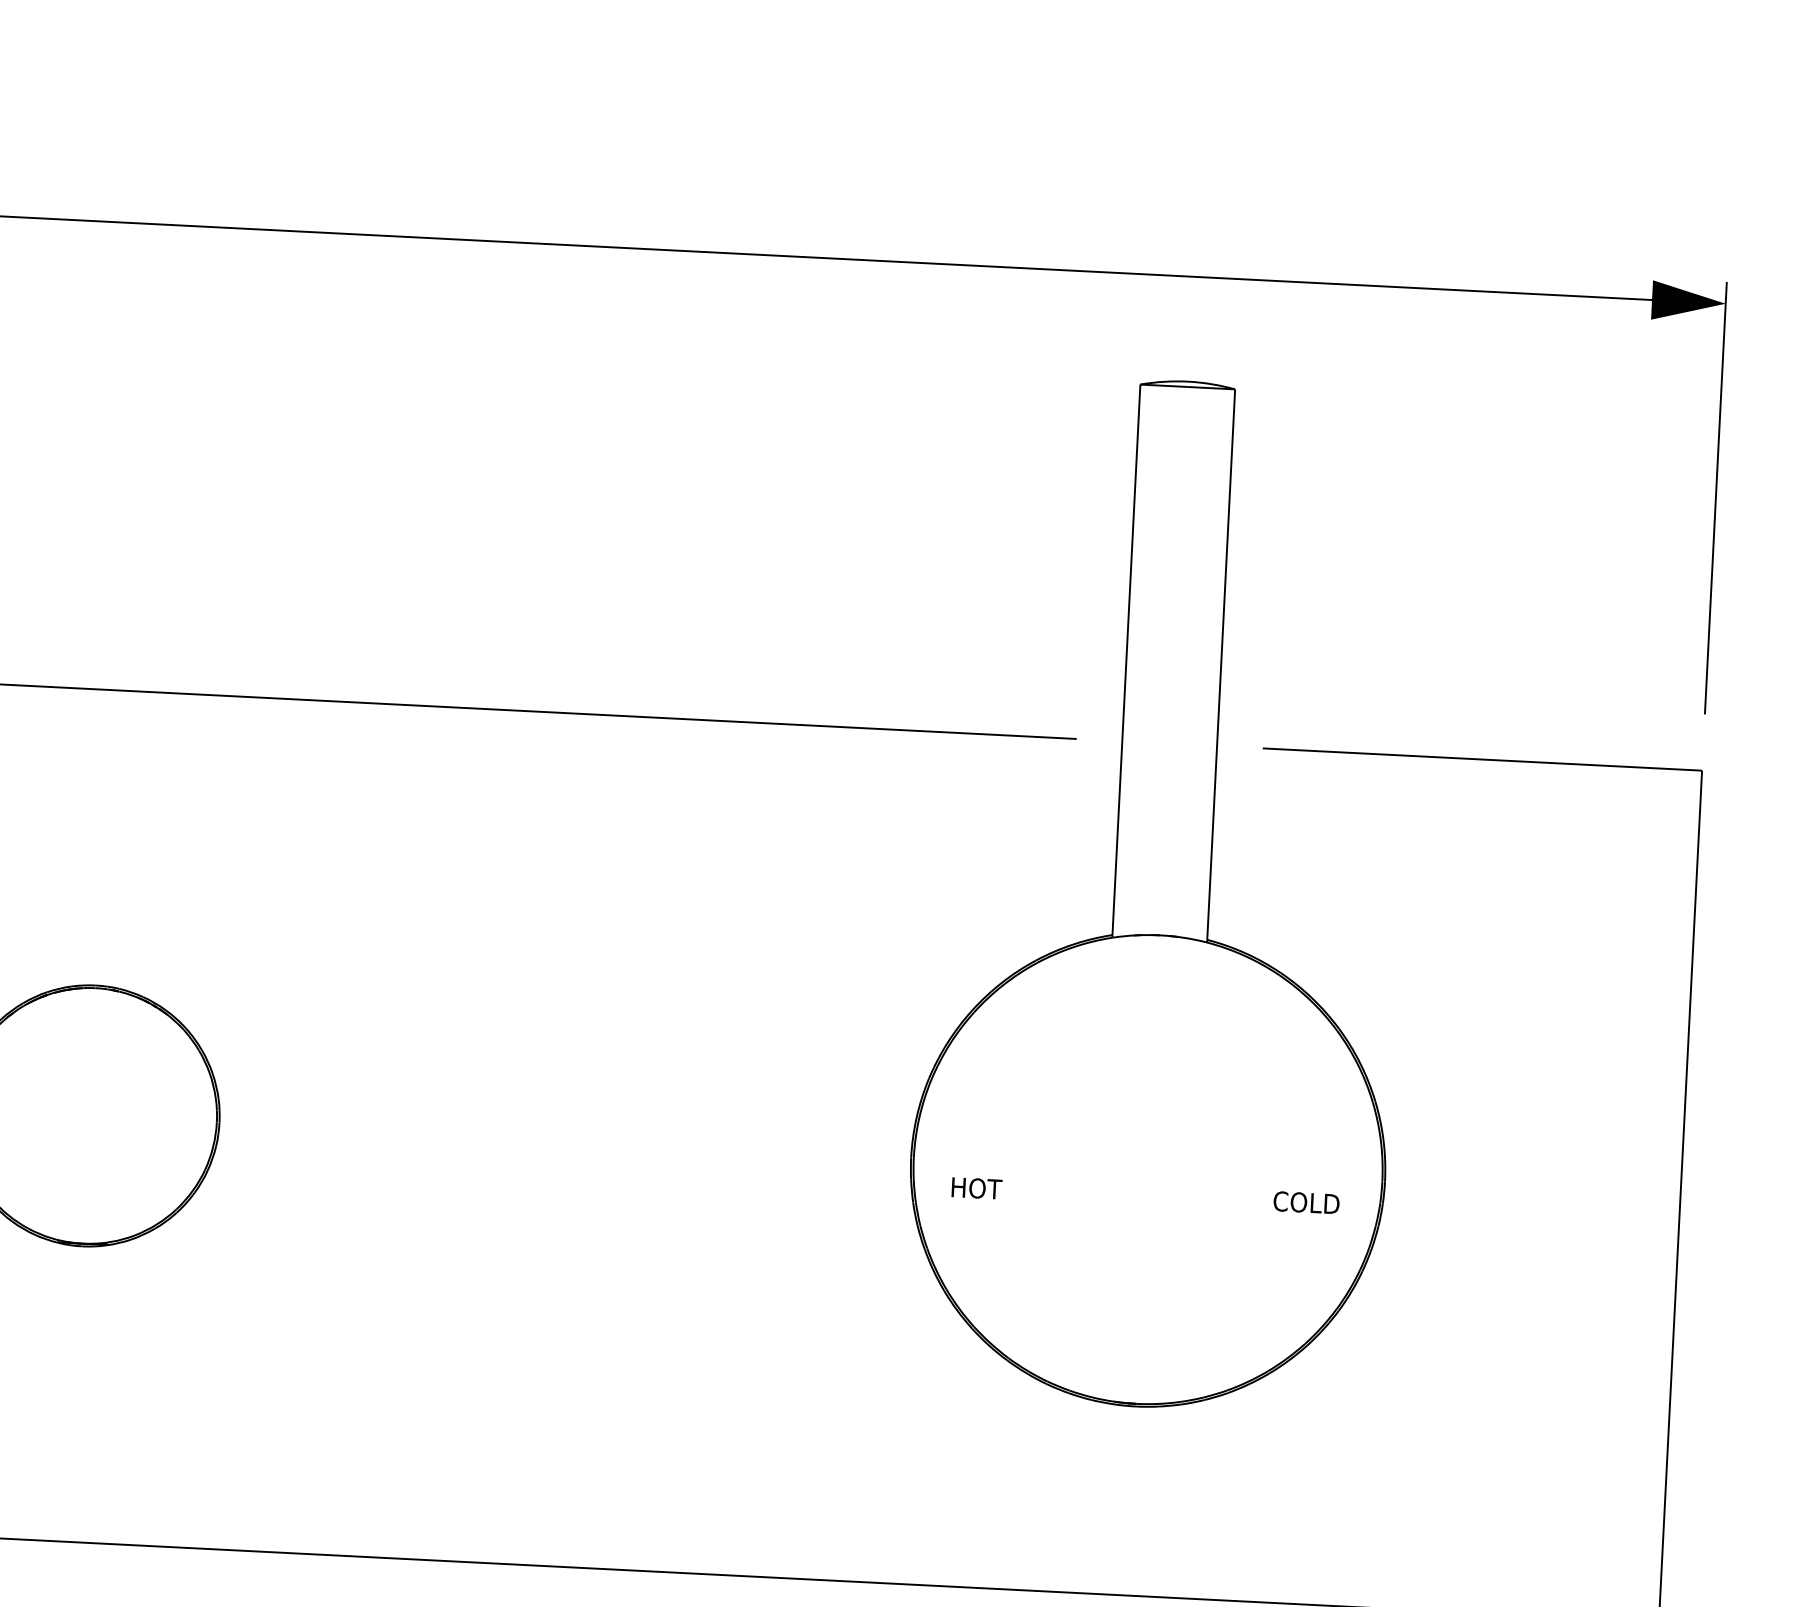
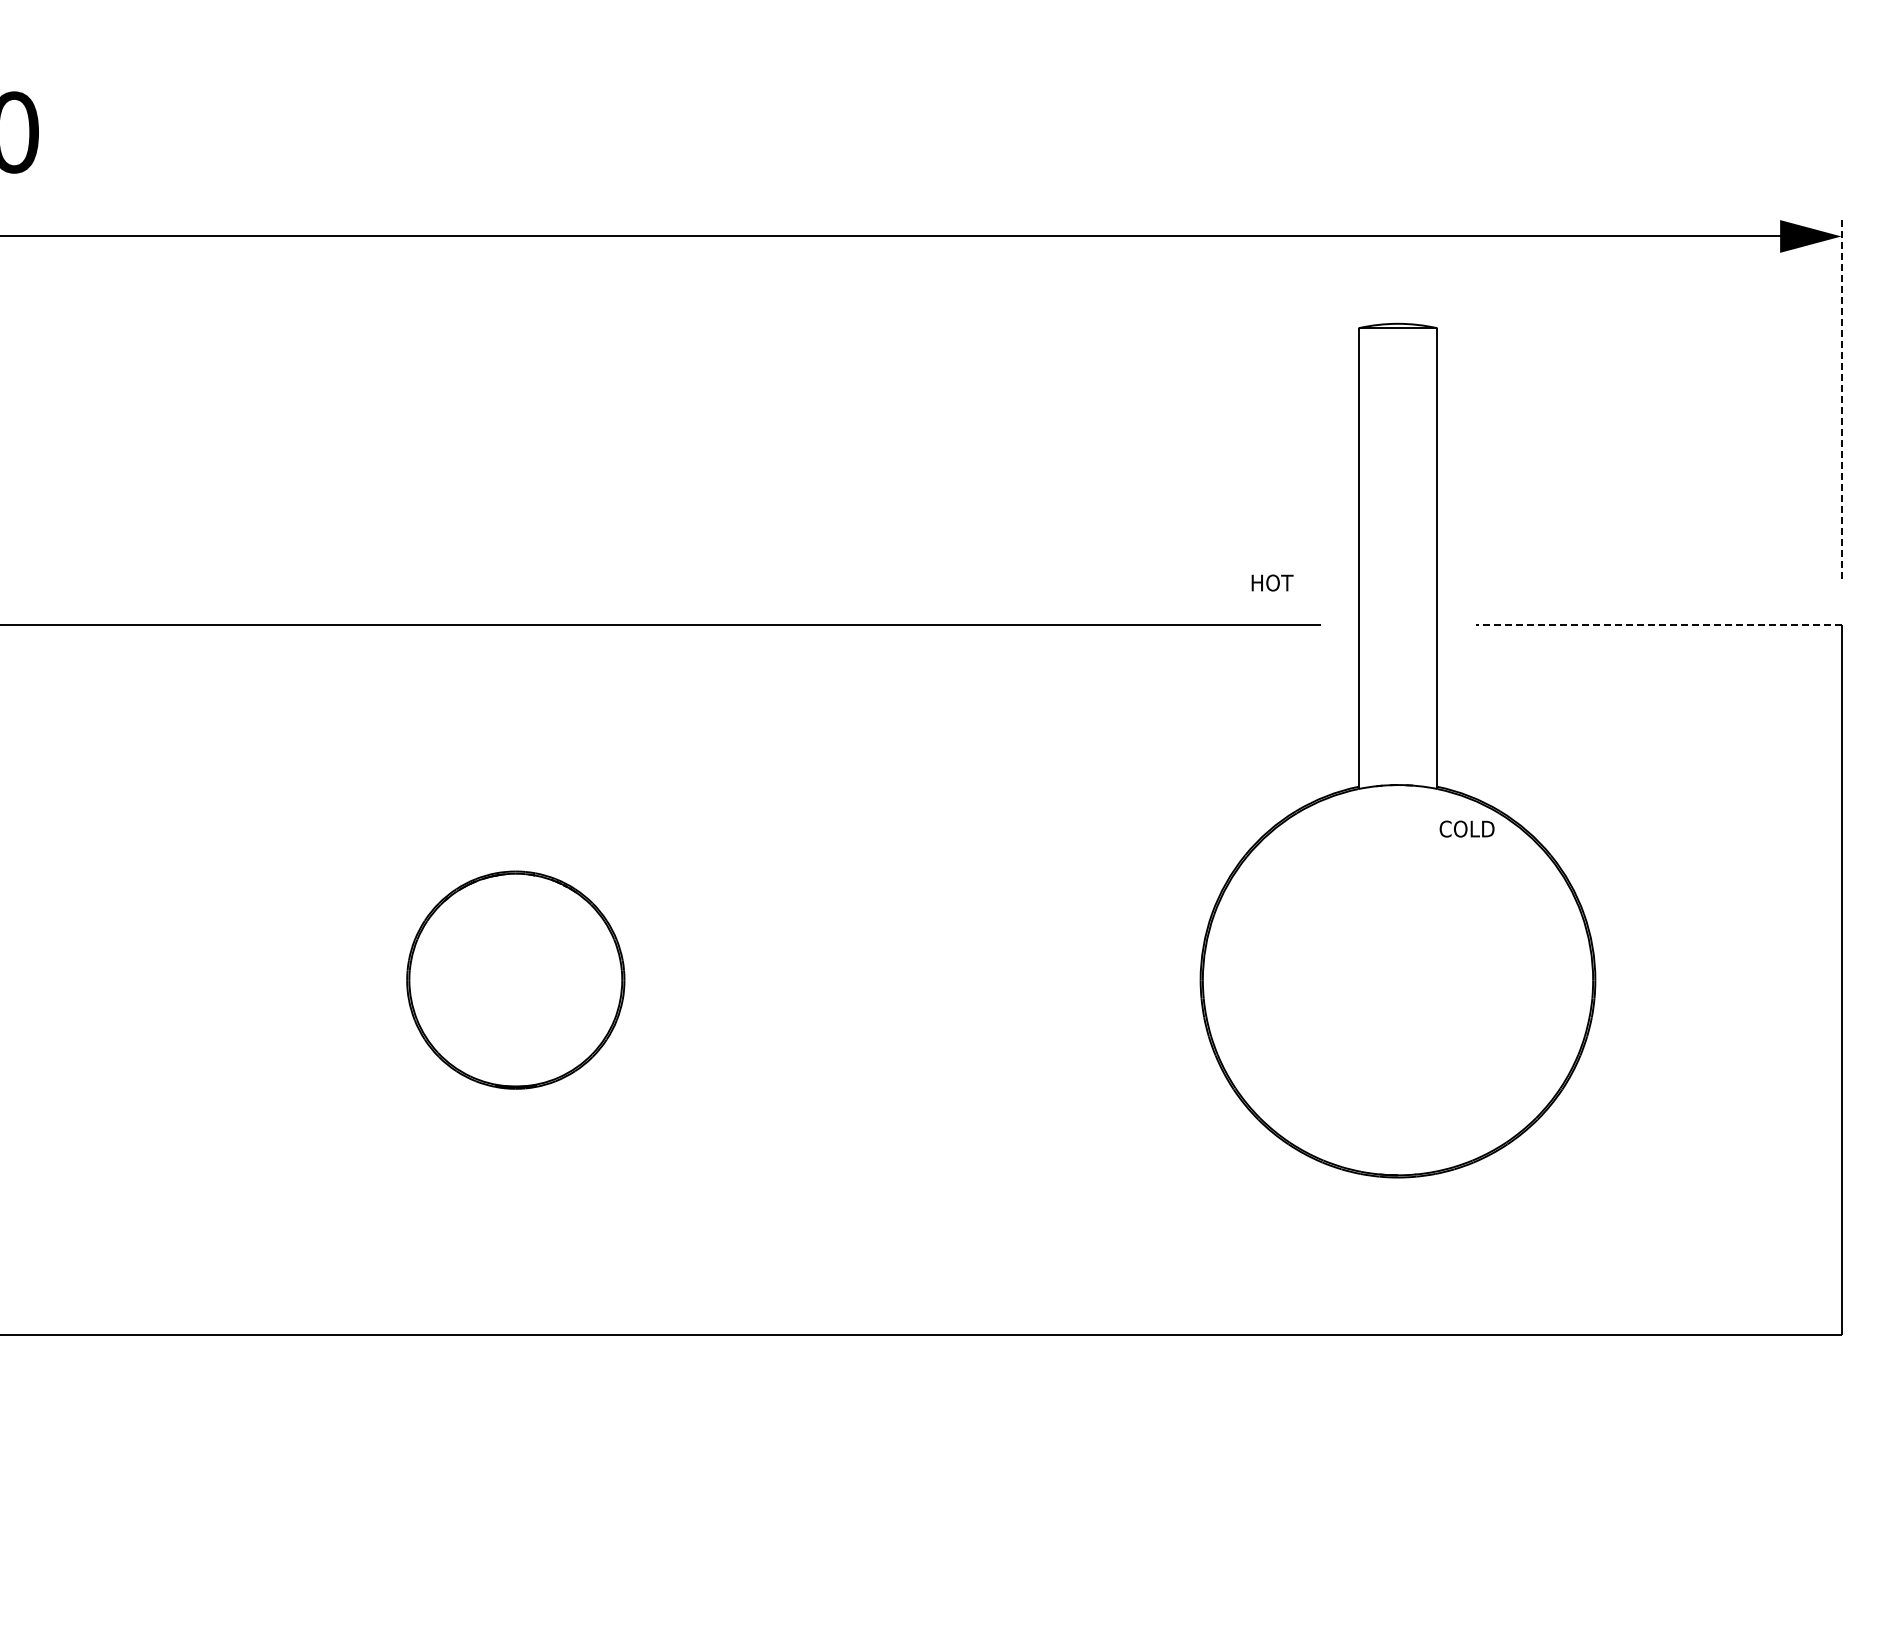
line: (1715, 497) -> (1841, 397), solid -> dashed
line: (1482, 759) -> (1658, 625), solid -> dashed
text: (976, 1187) -> (1272, 582), moved
text: (1305, 1202) -> (1466, 828), moved

